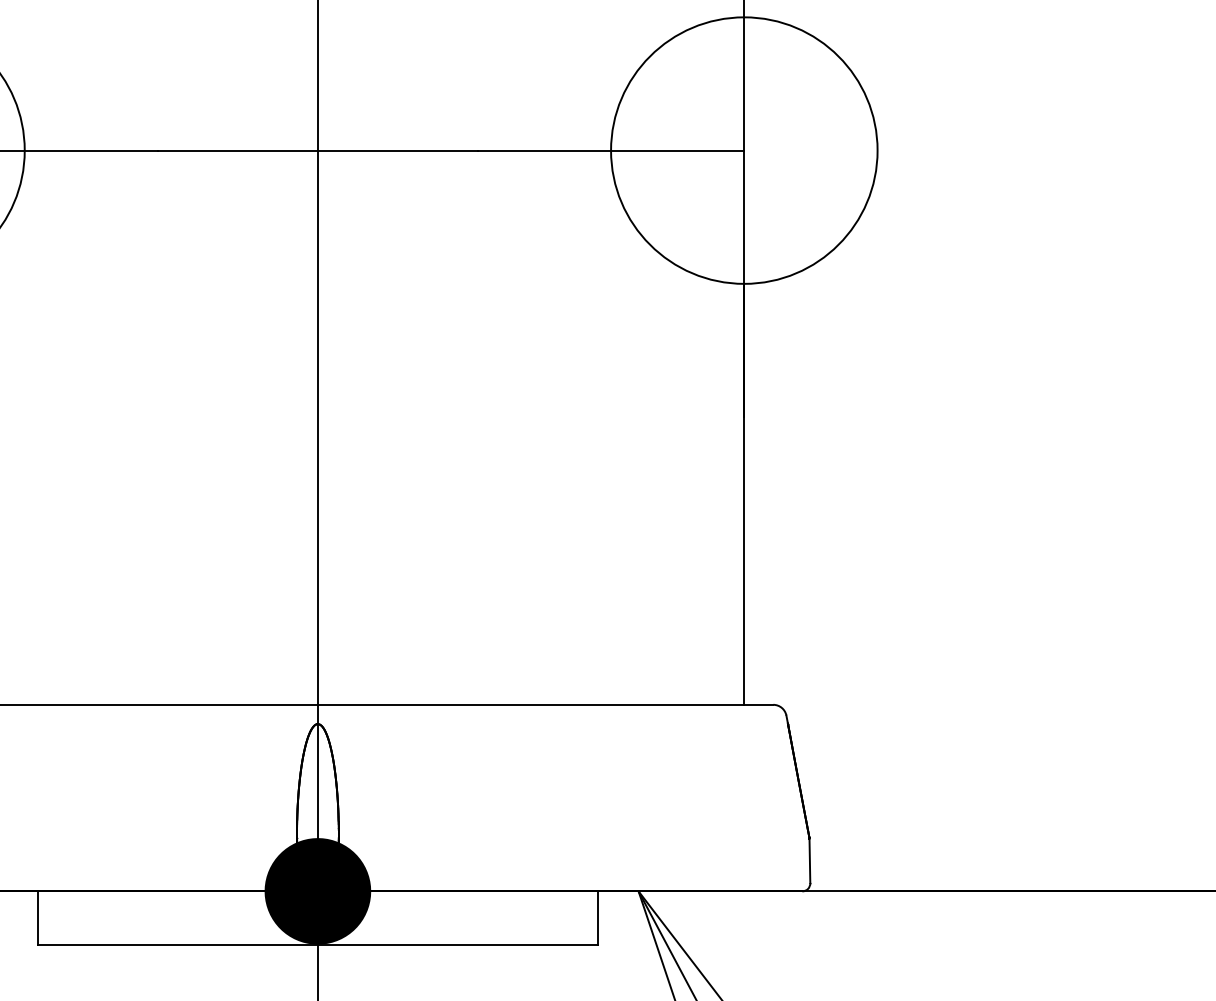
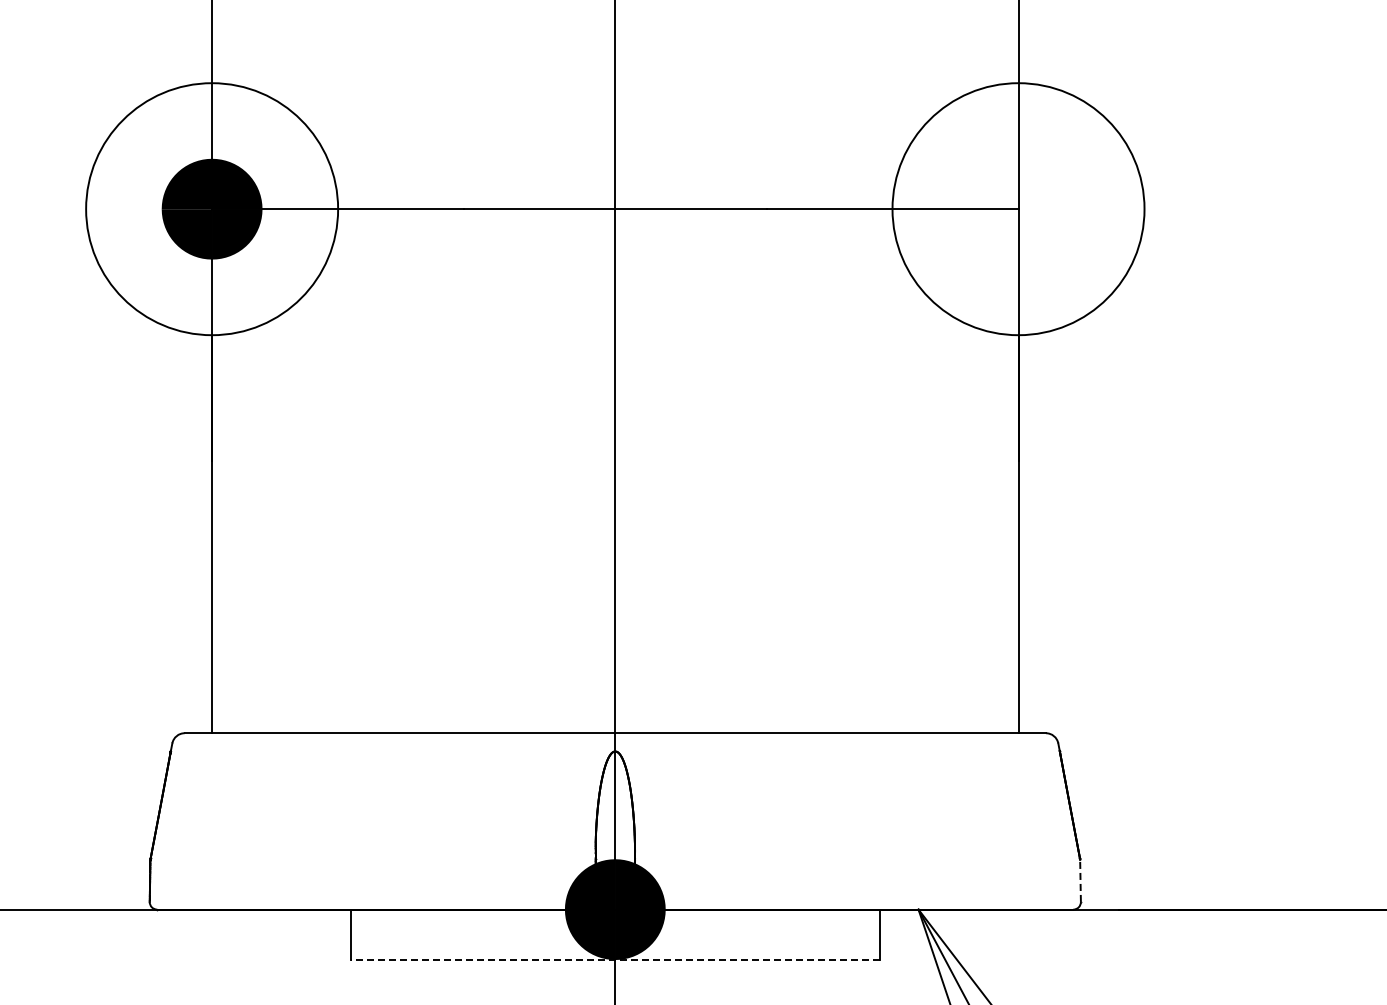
line: (809, 861) -> (1080, 881), solid -> dashed
line: (318, 945) -> (615, 960), solid -> dashed

